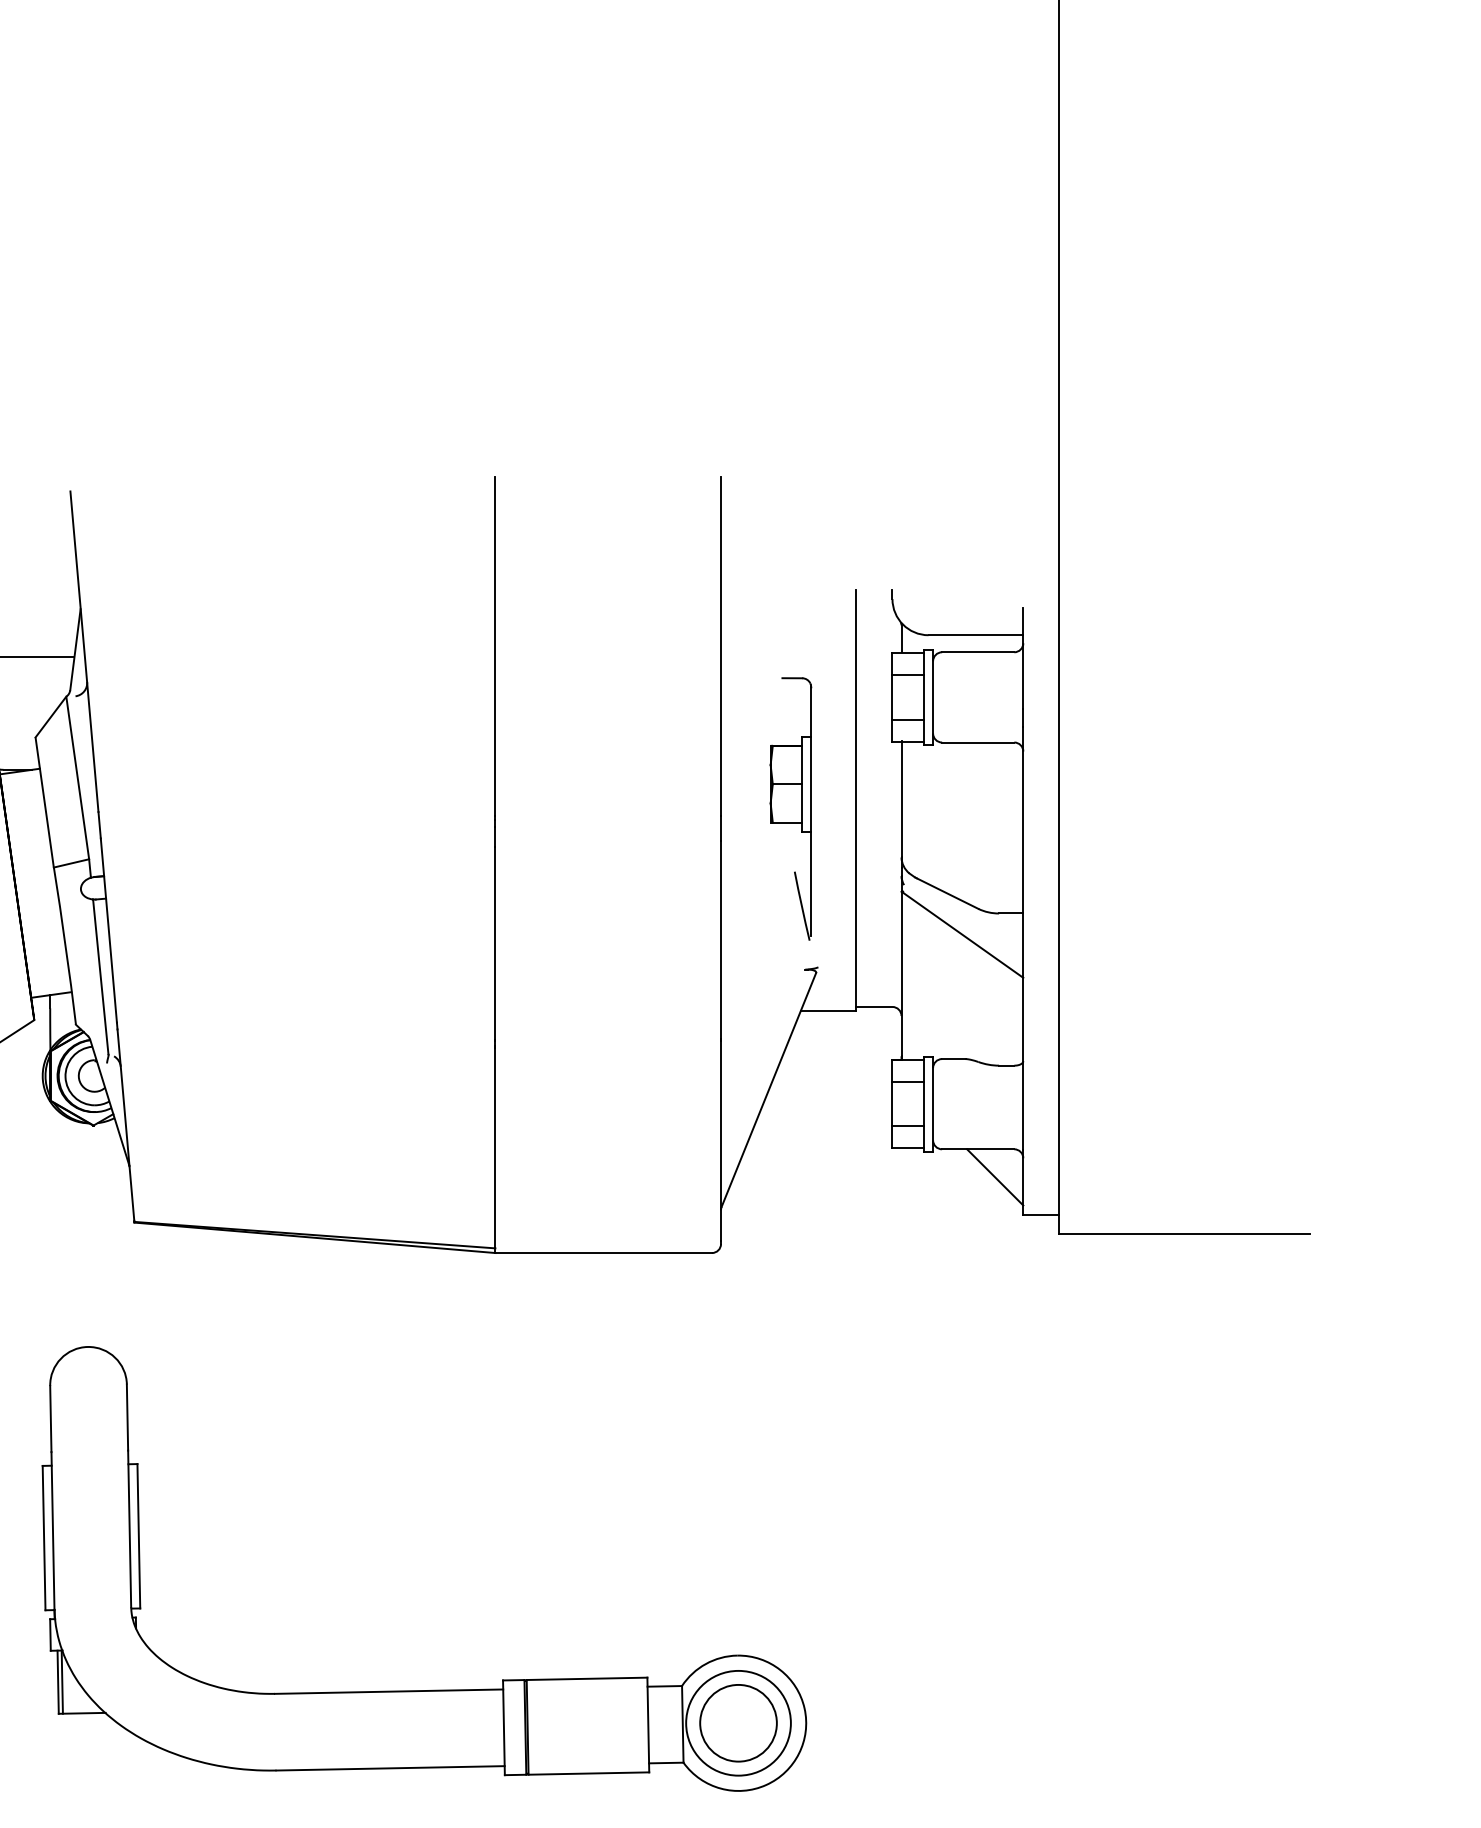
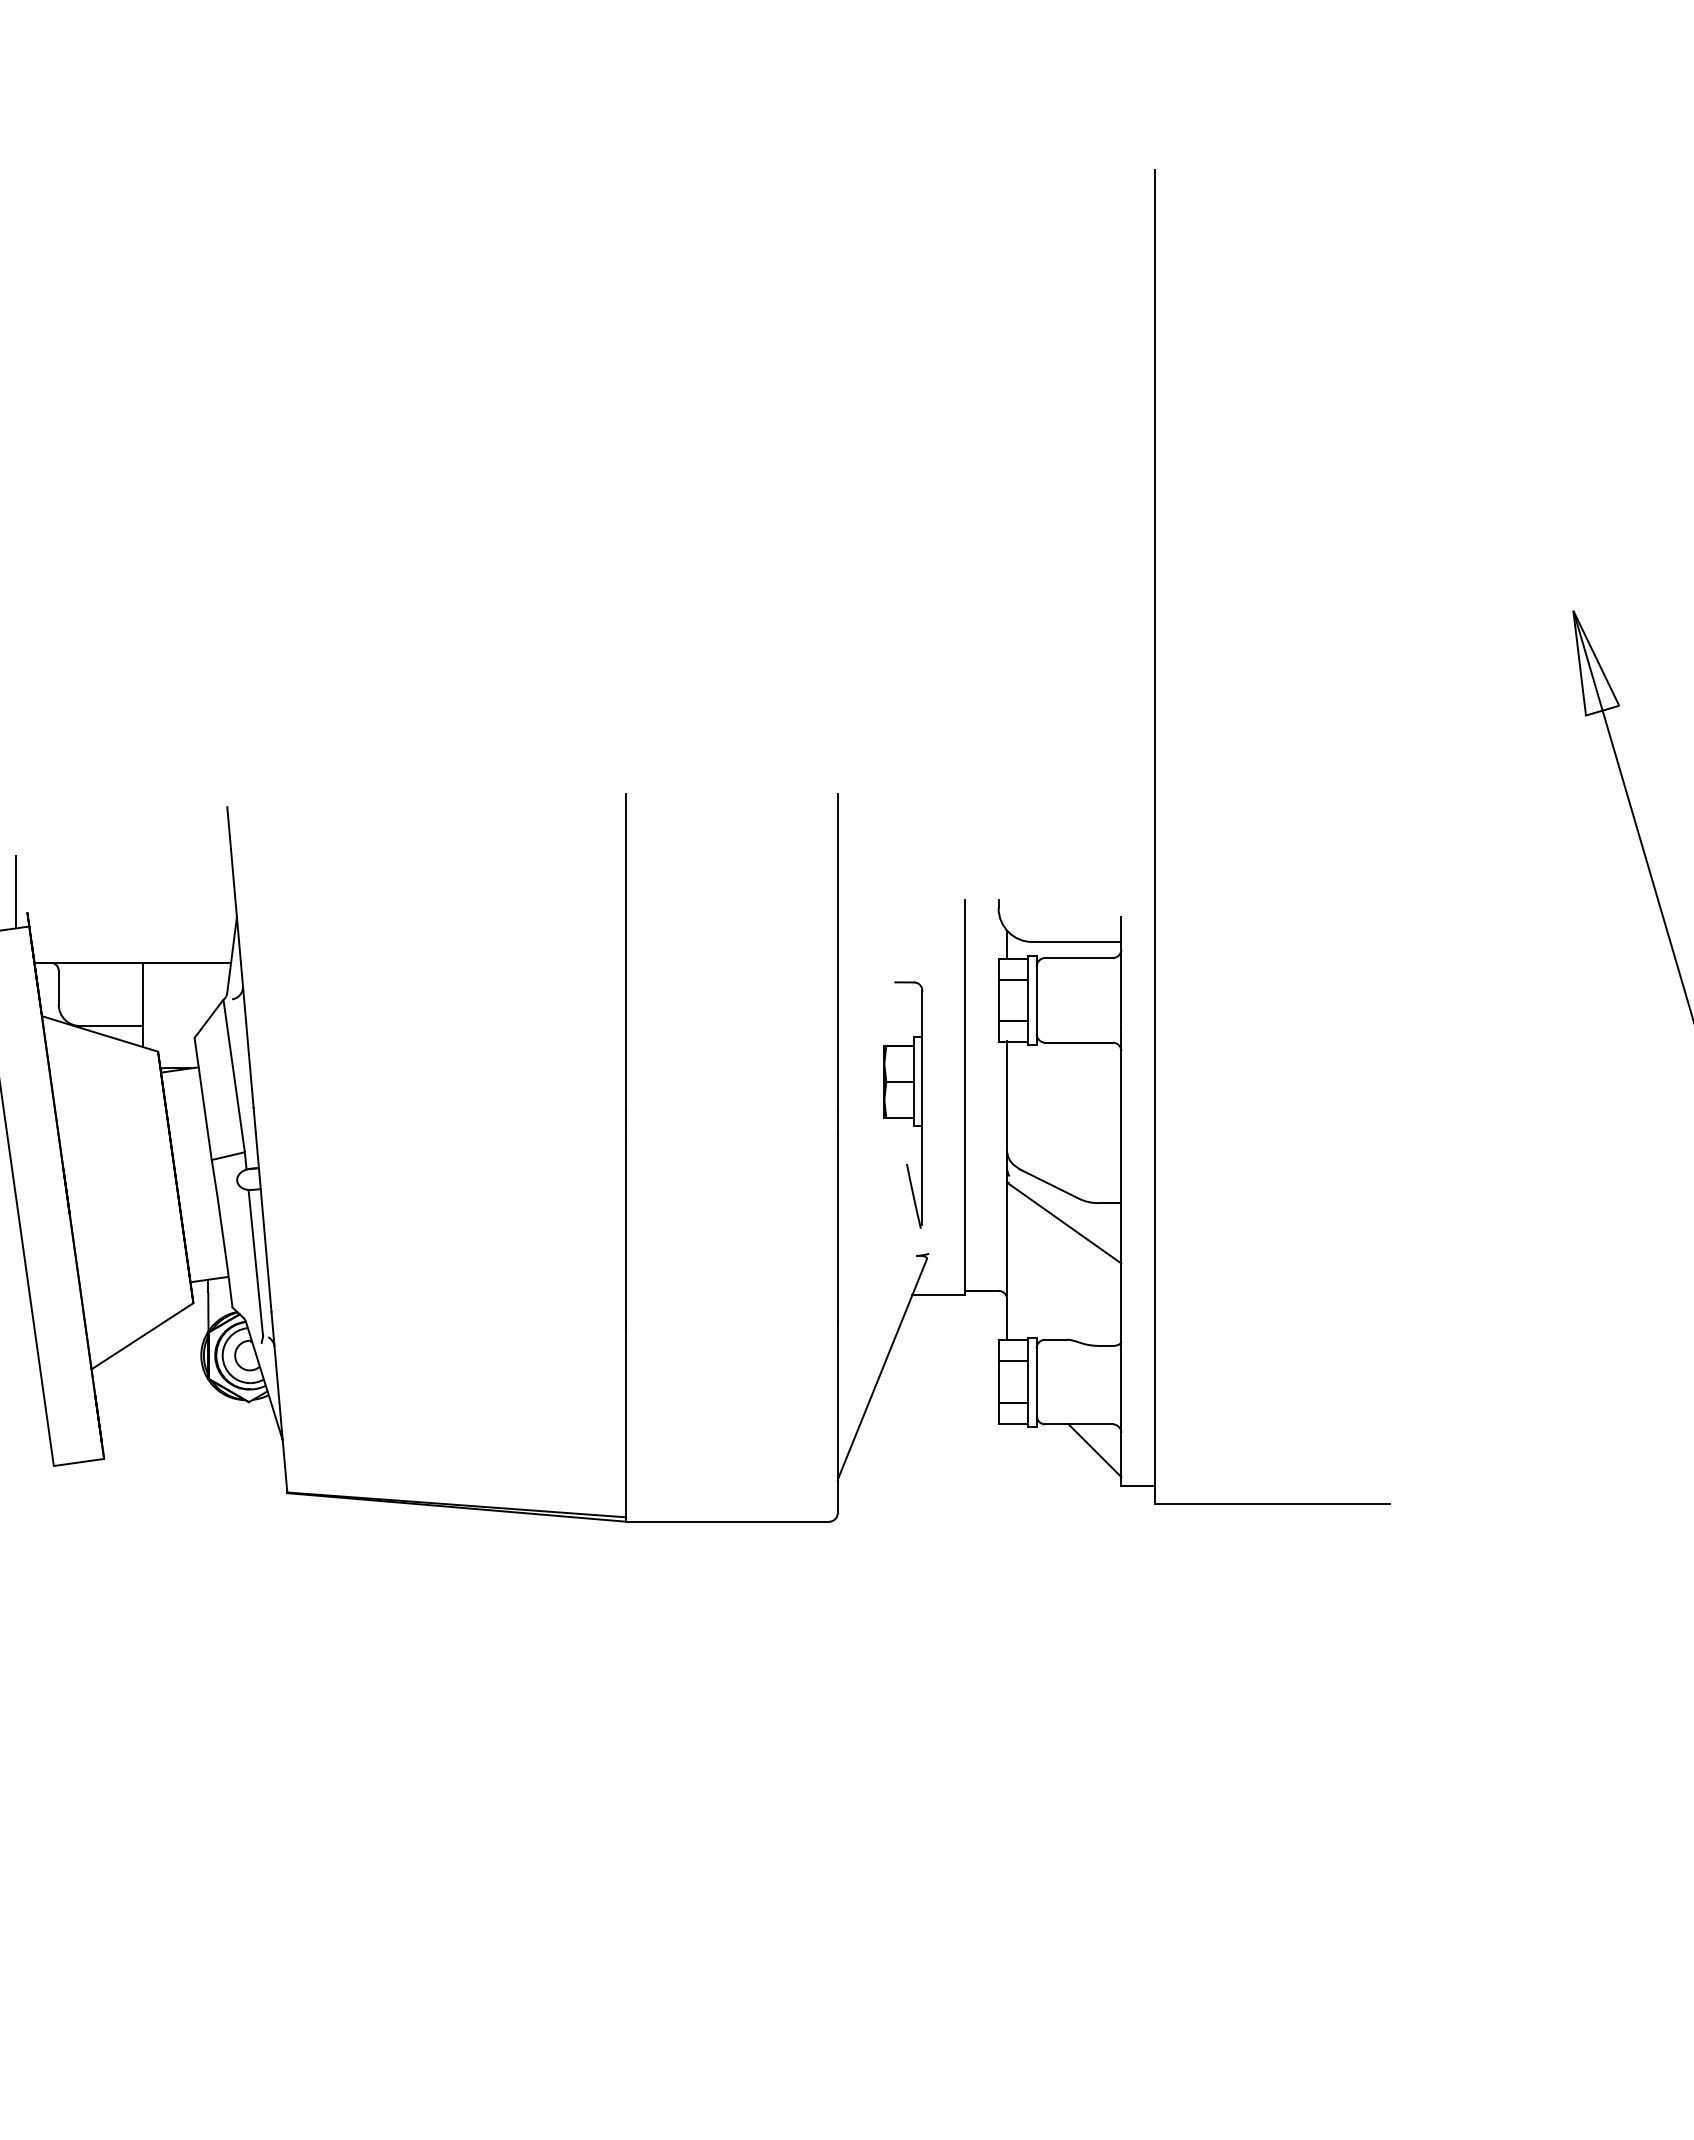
part: (424, 1689) -> (559, 1931), removed

